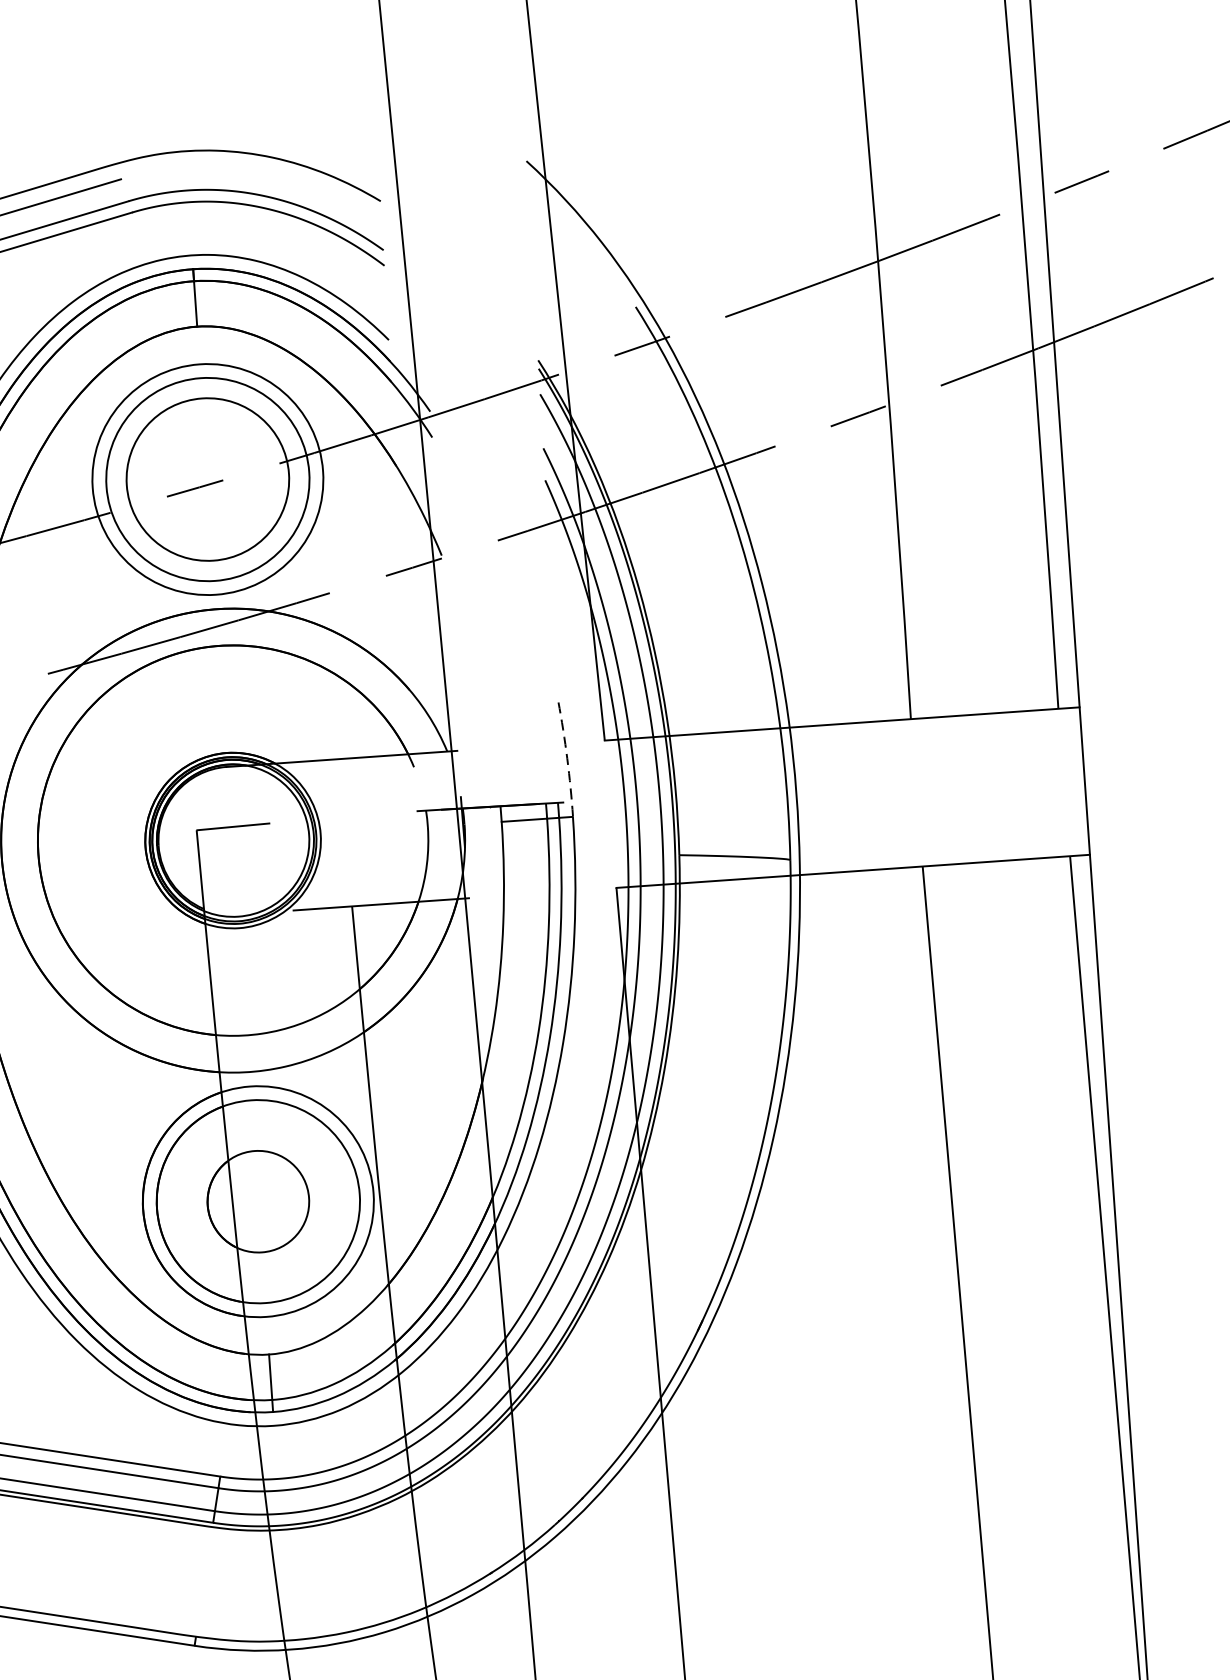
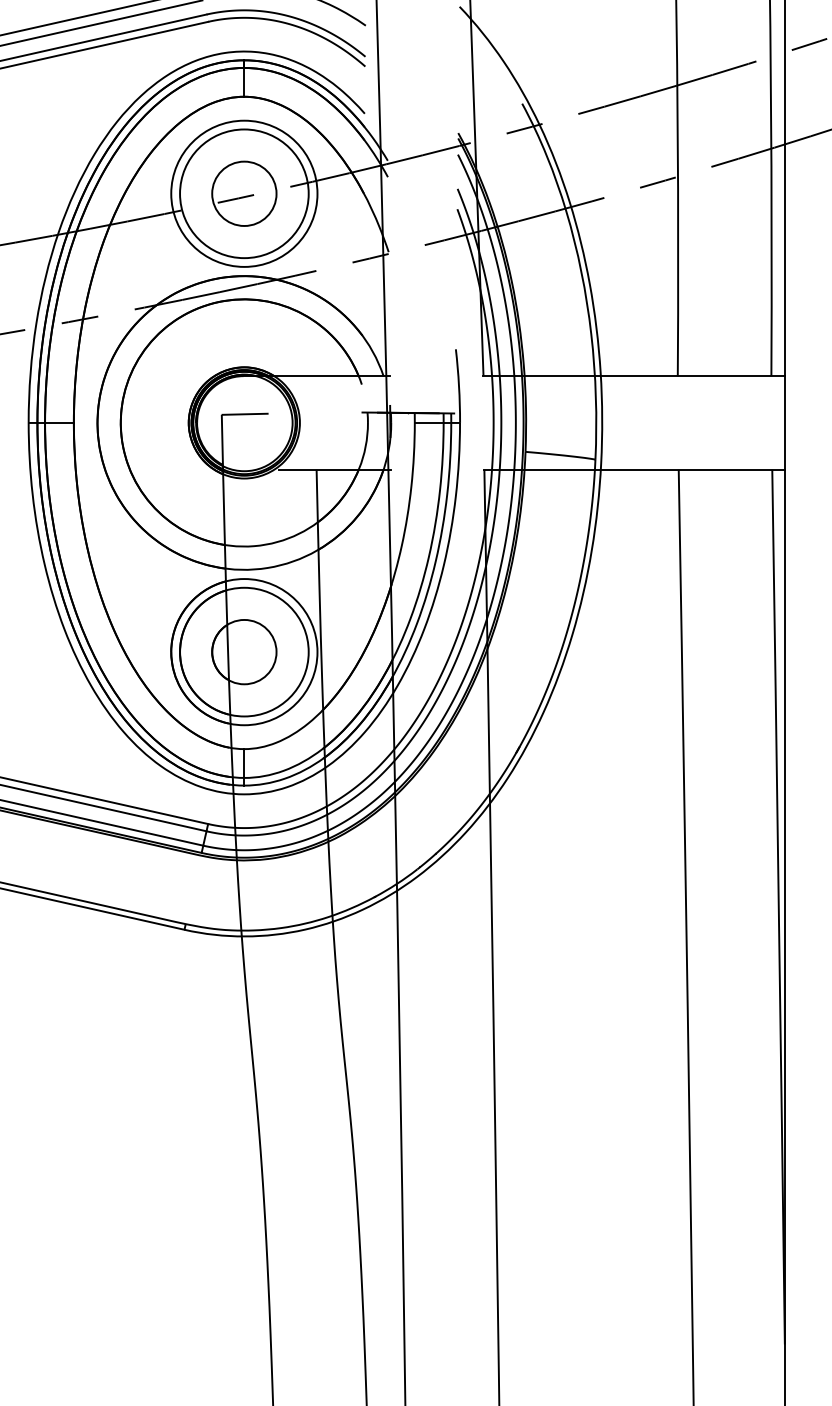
circle: (208, 479) -> (244, 193), size x0.62
arc: (568, 759) -> (459, 386), dashed -> solid

